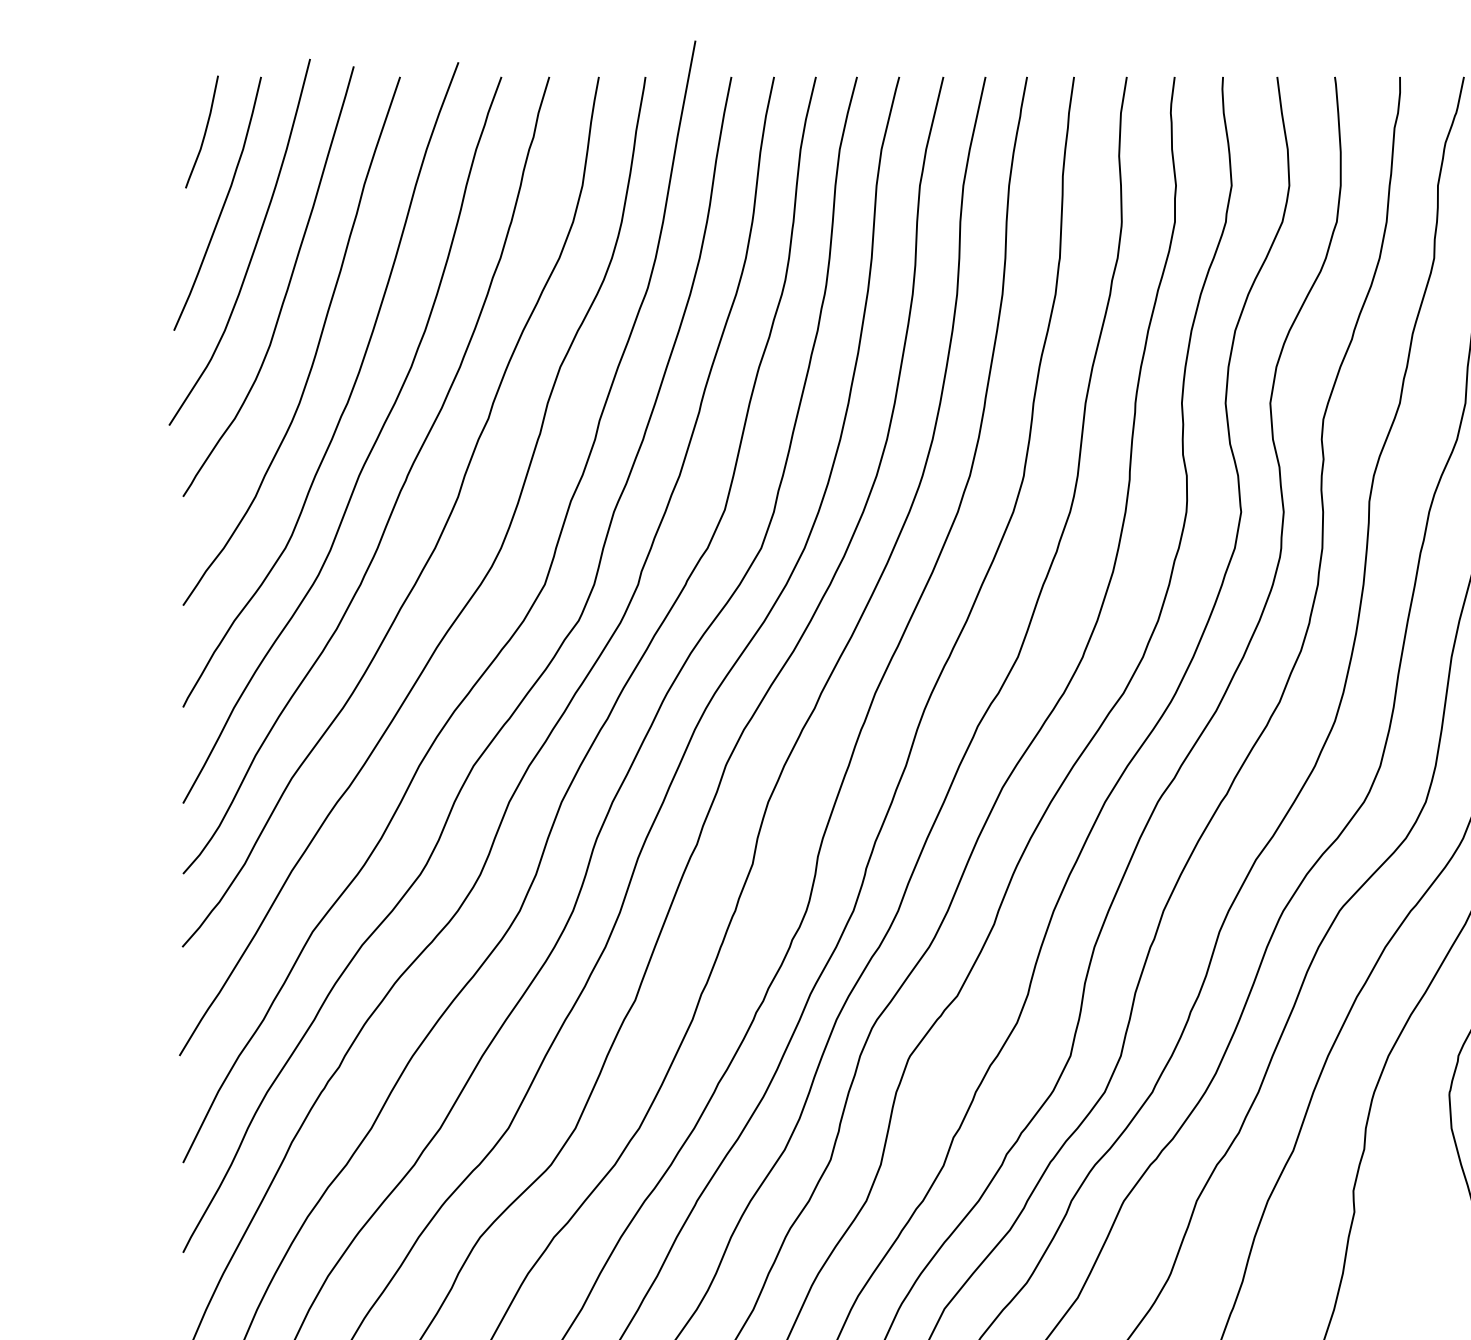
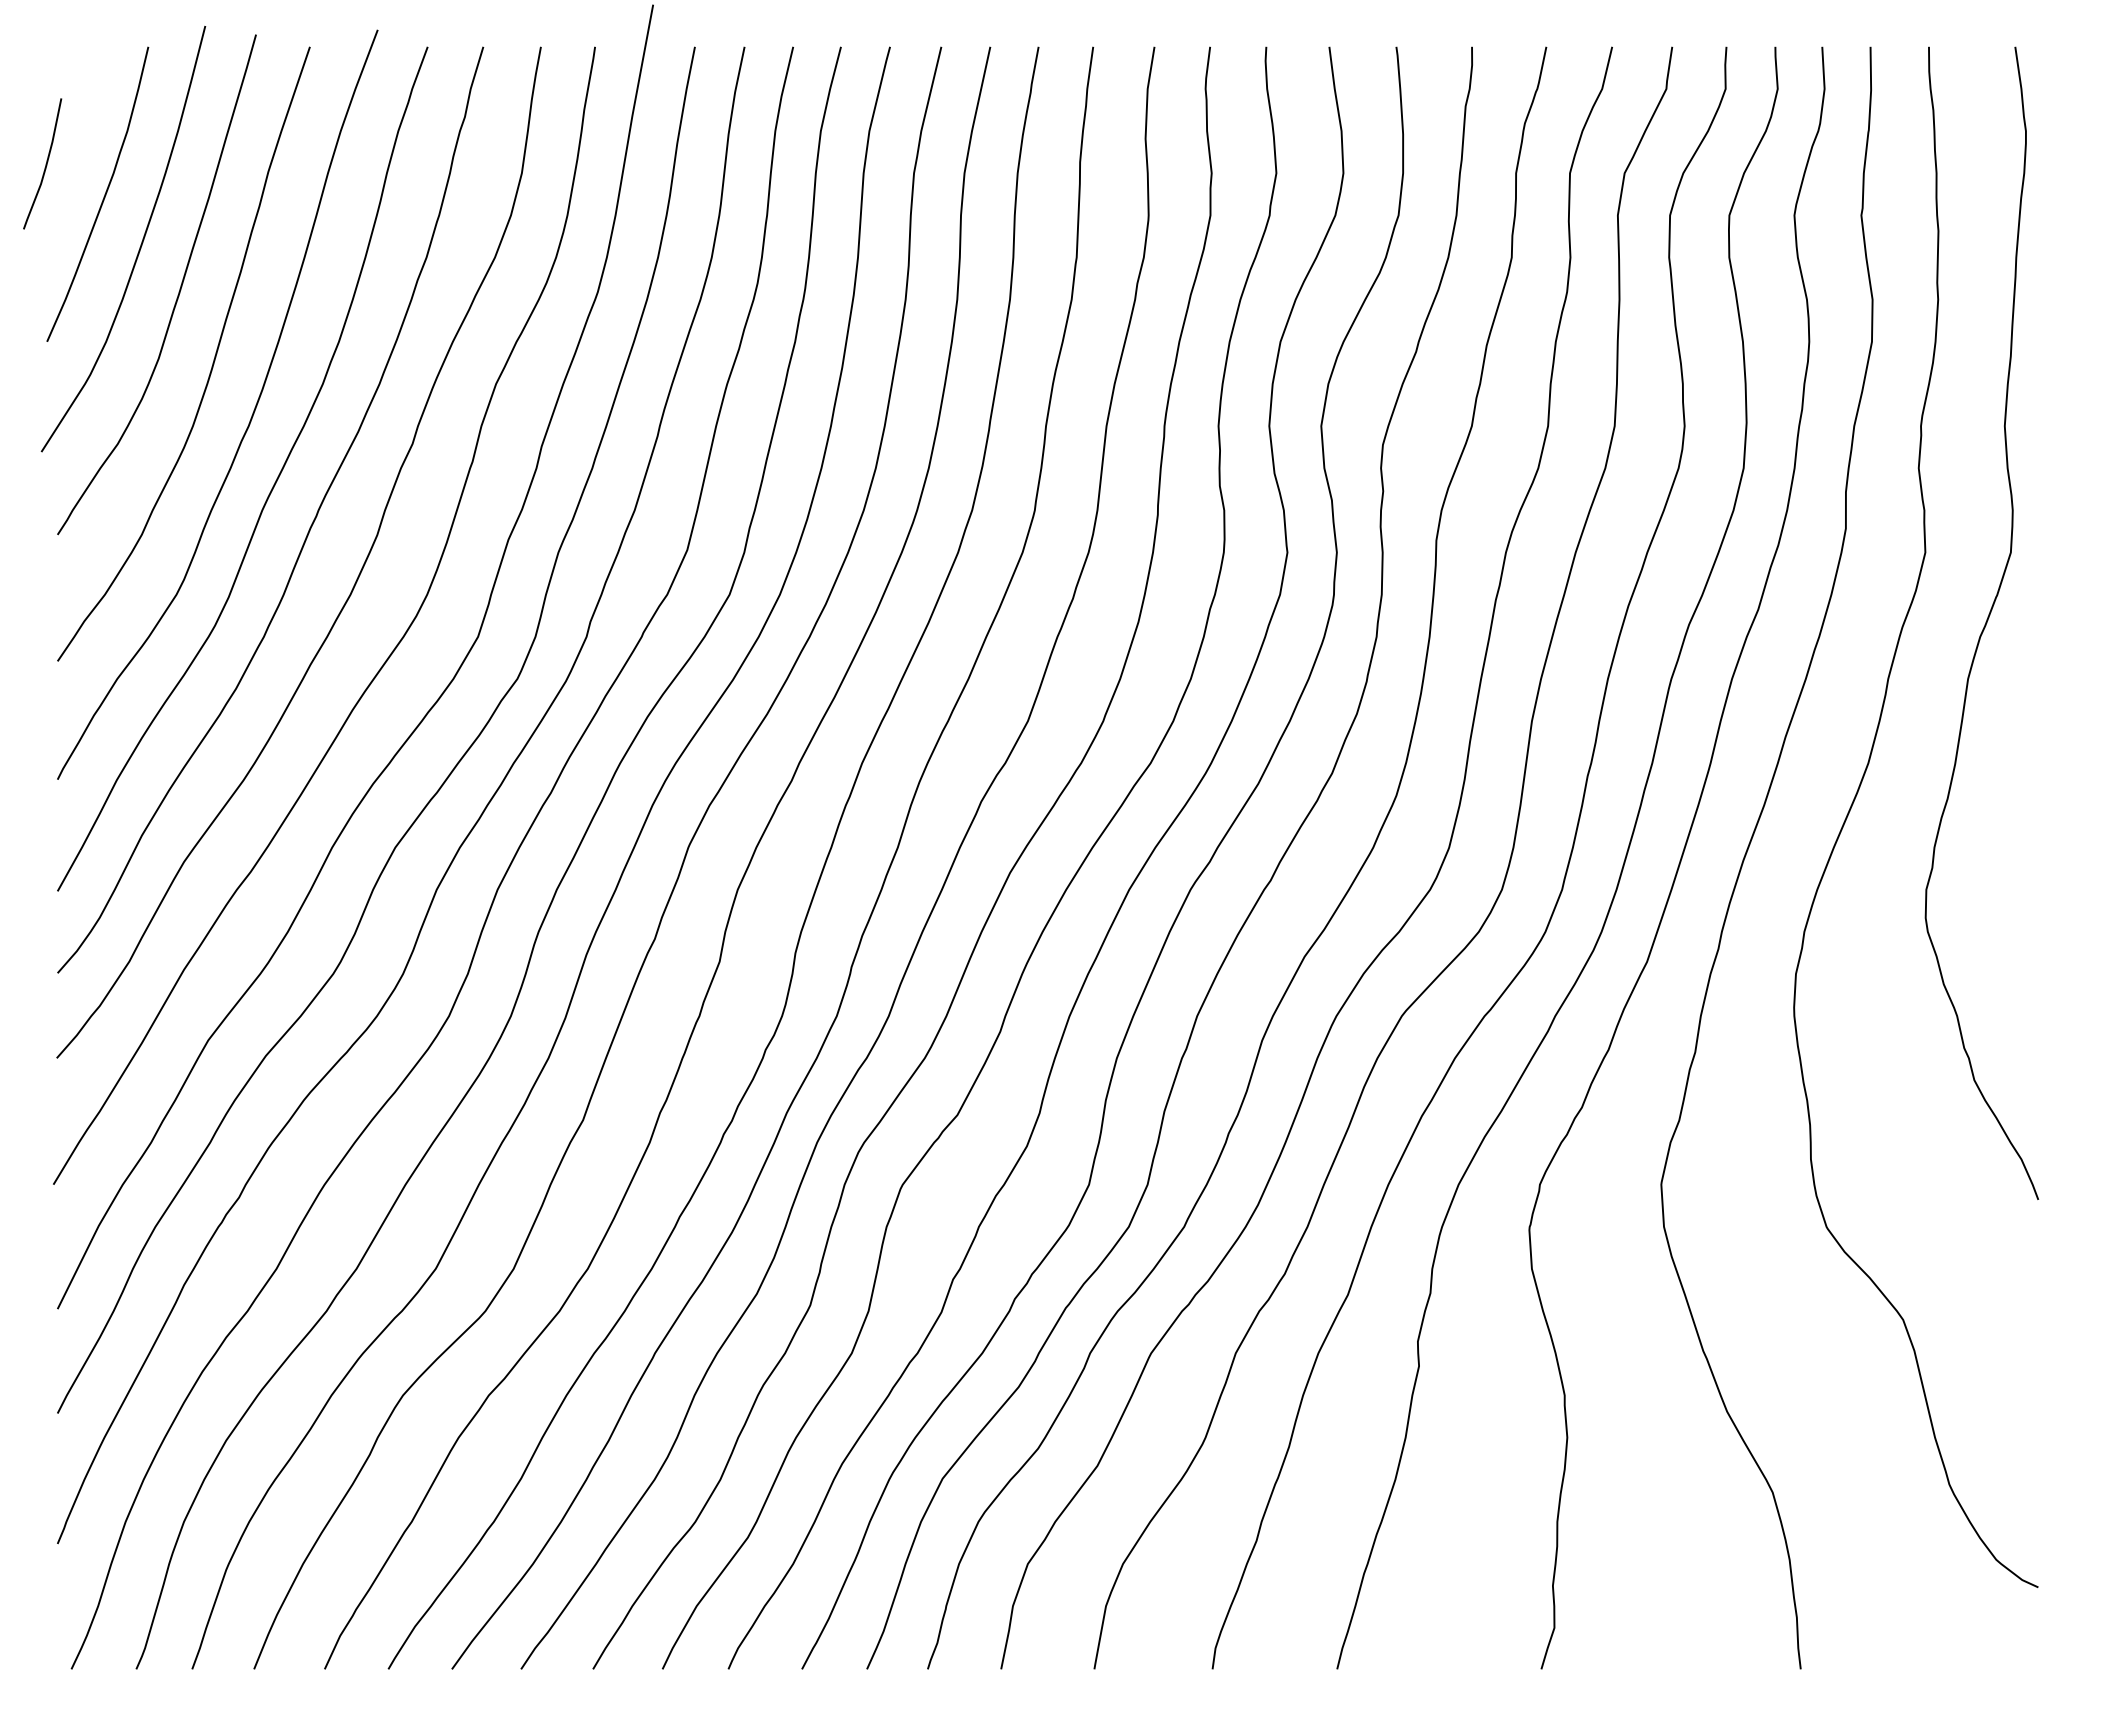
curve: (204, 131) -> (45, 163), moved

